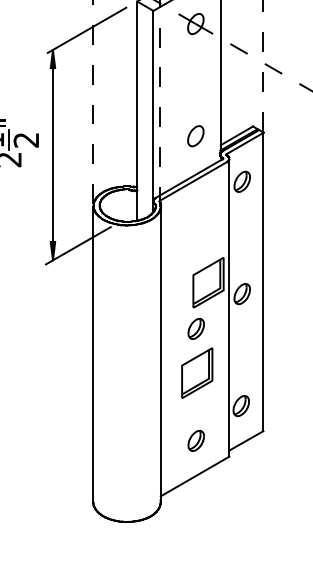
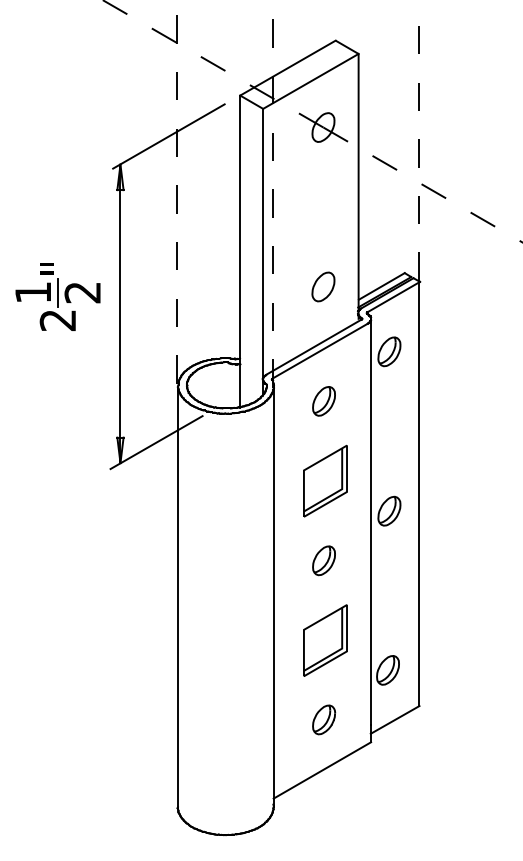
part: (195, 216) -> (323, 401), added
part: (208, 282) -> (325, 480), moved
part: (197, 373) -> (325, 640), moved

